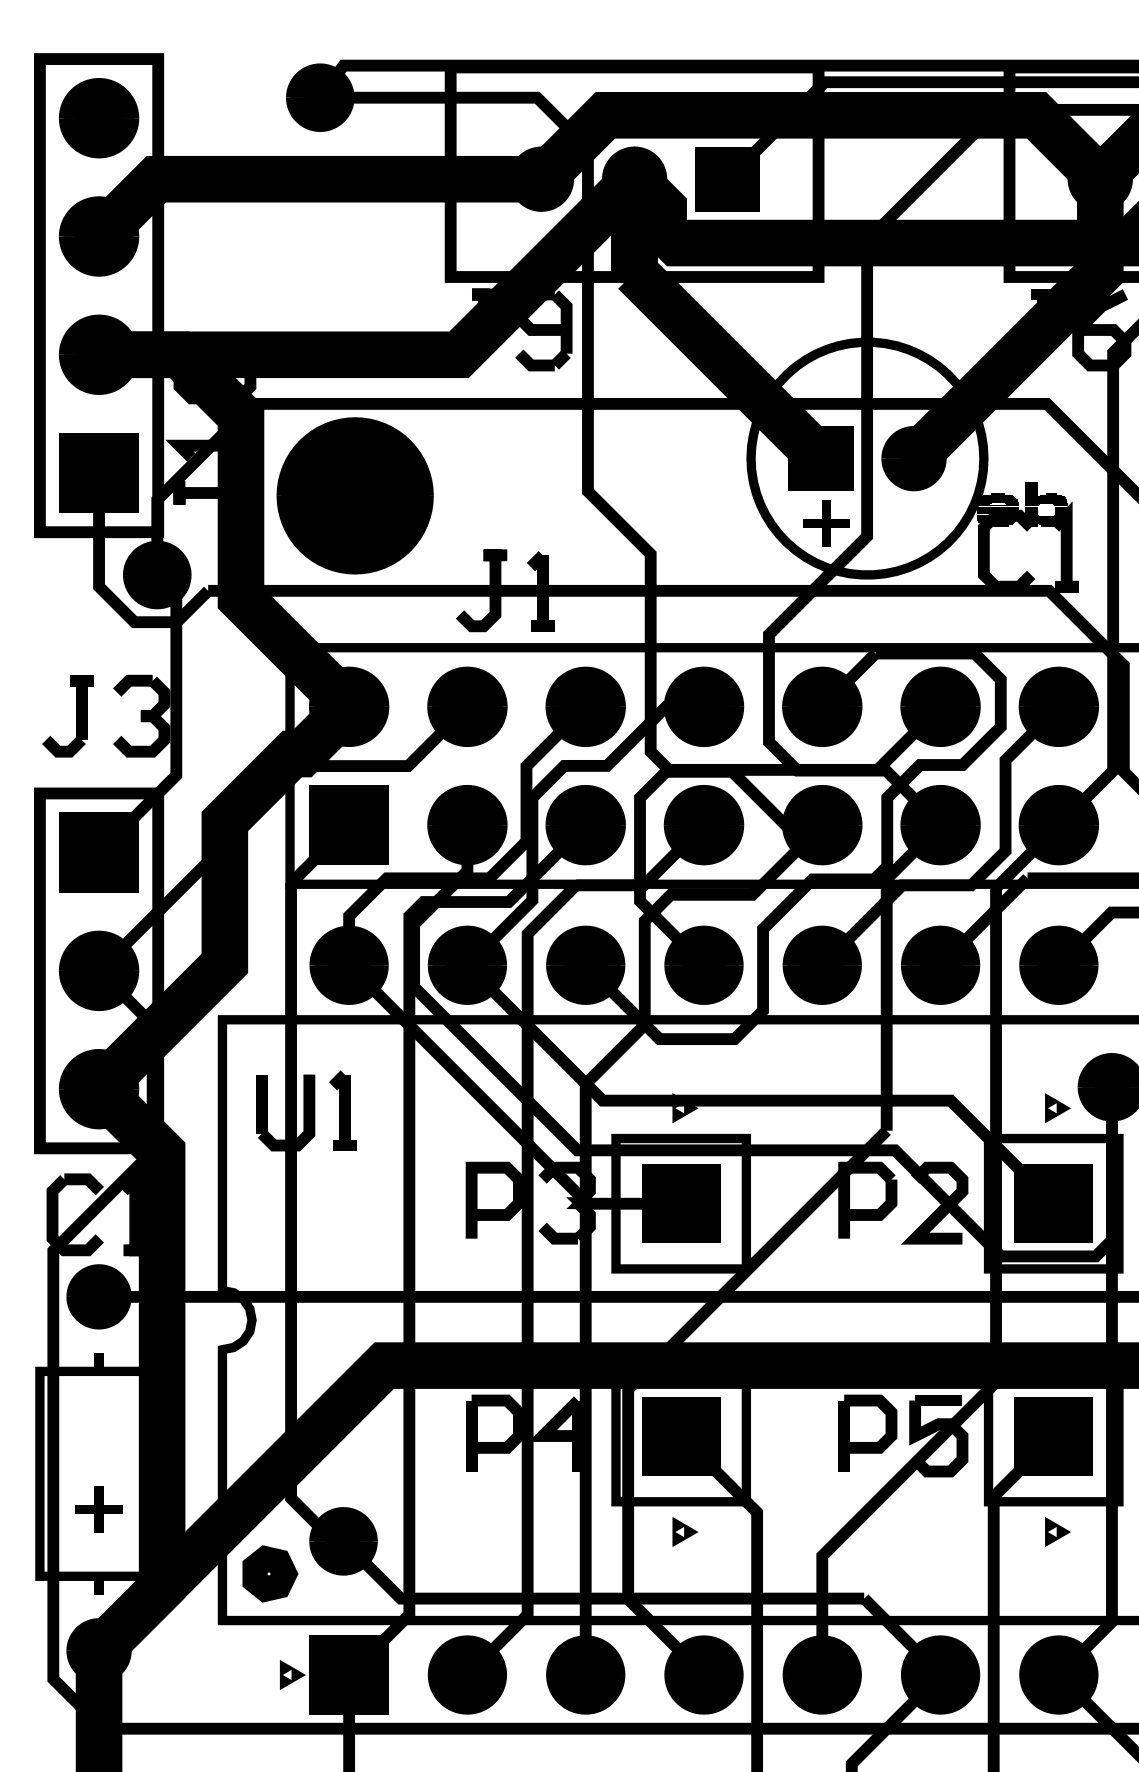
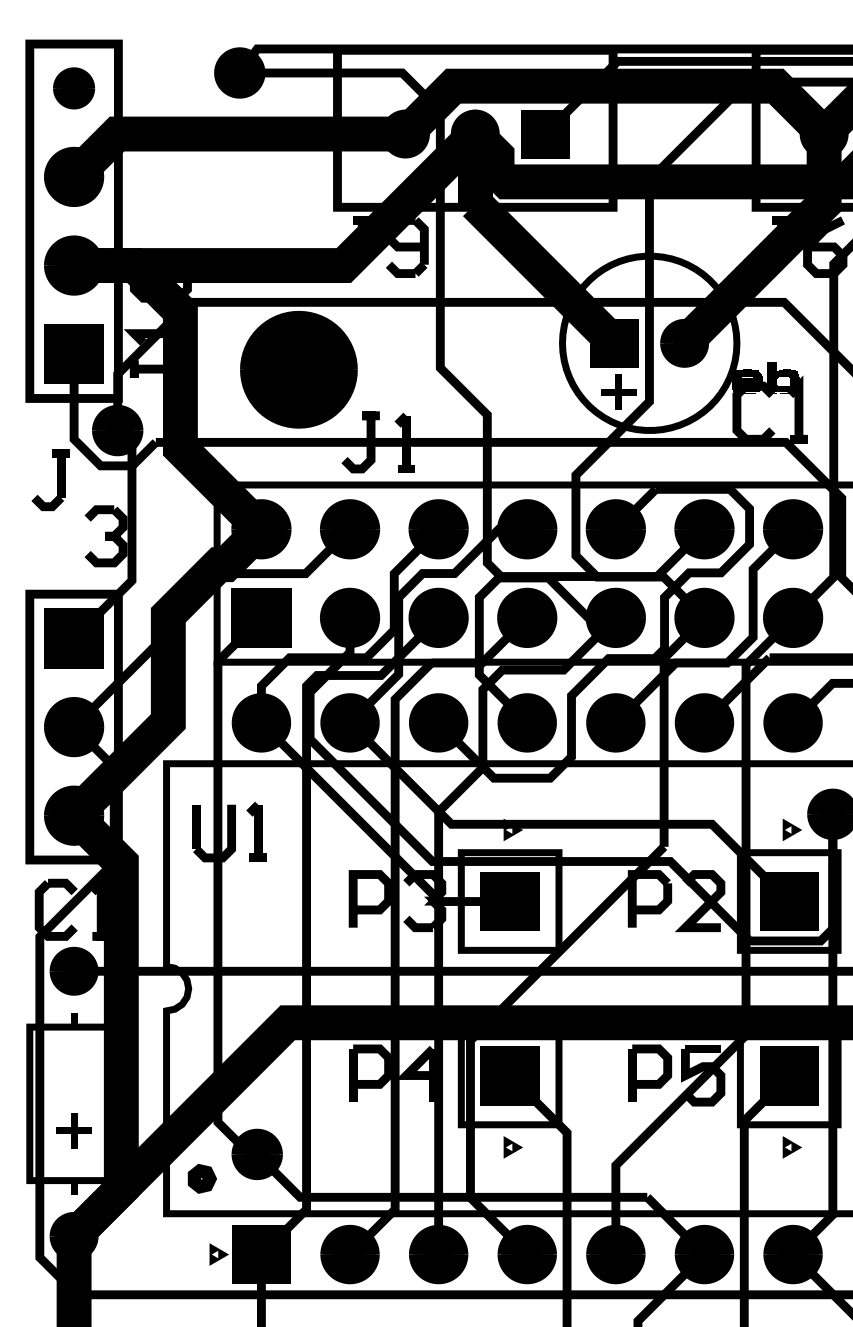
part: (98, 118) -> (73, 88), size x0.7
part: (354, 495) -> (298, 369), moved
part: (76, 716) -> (57, 480), moved
part: (270, 1573) -> (202, 1178), size x0.7

